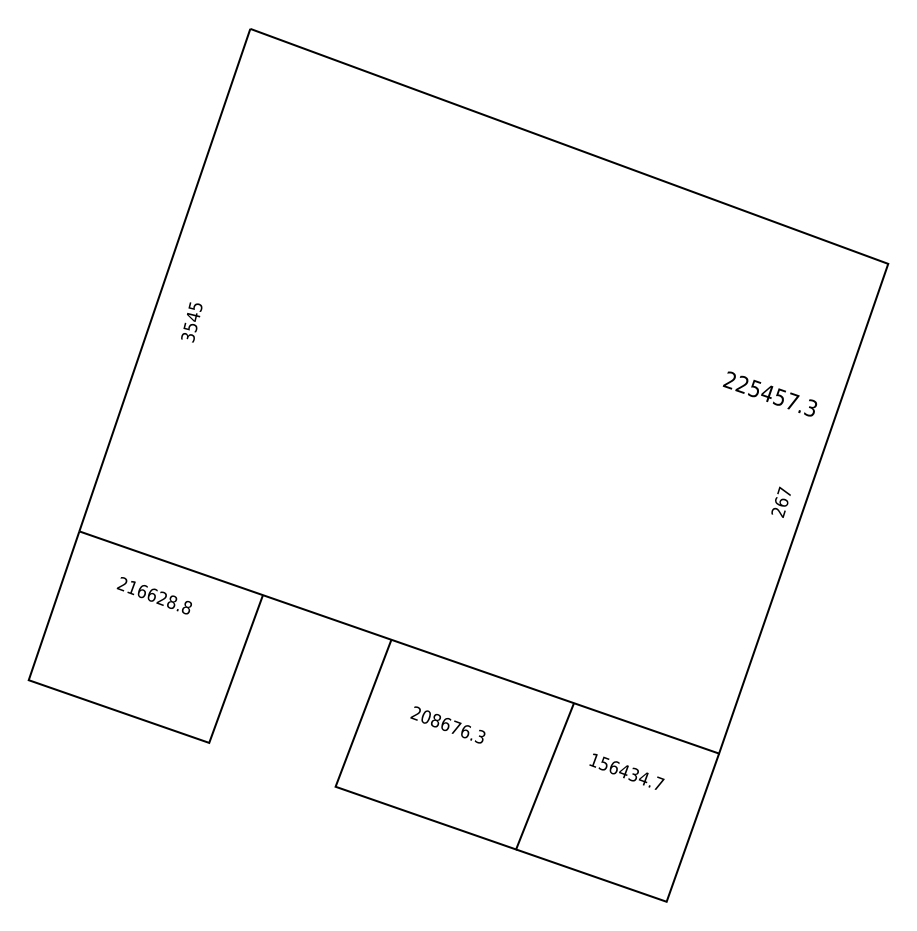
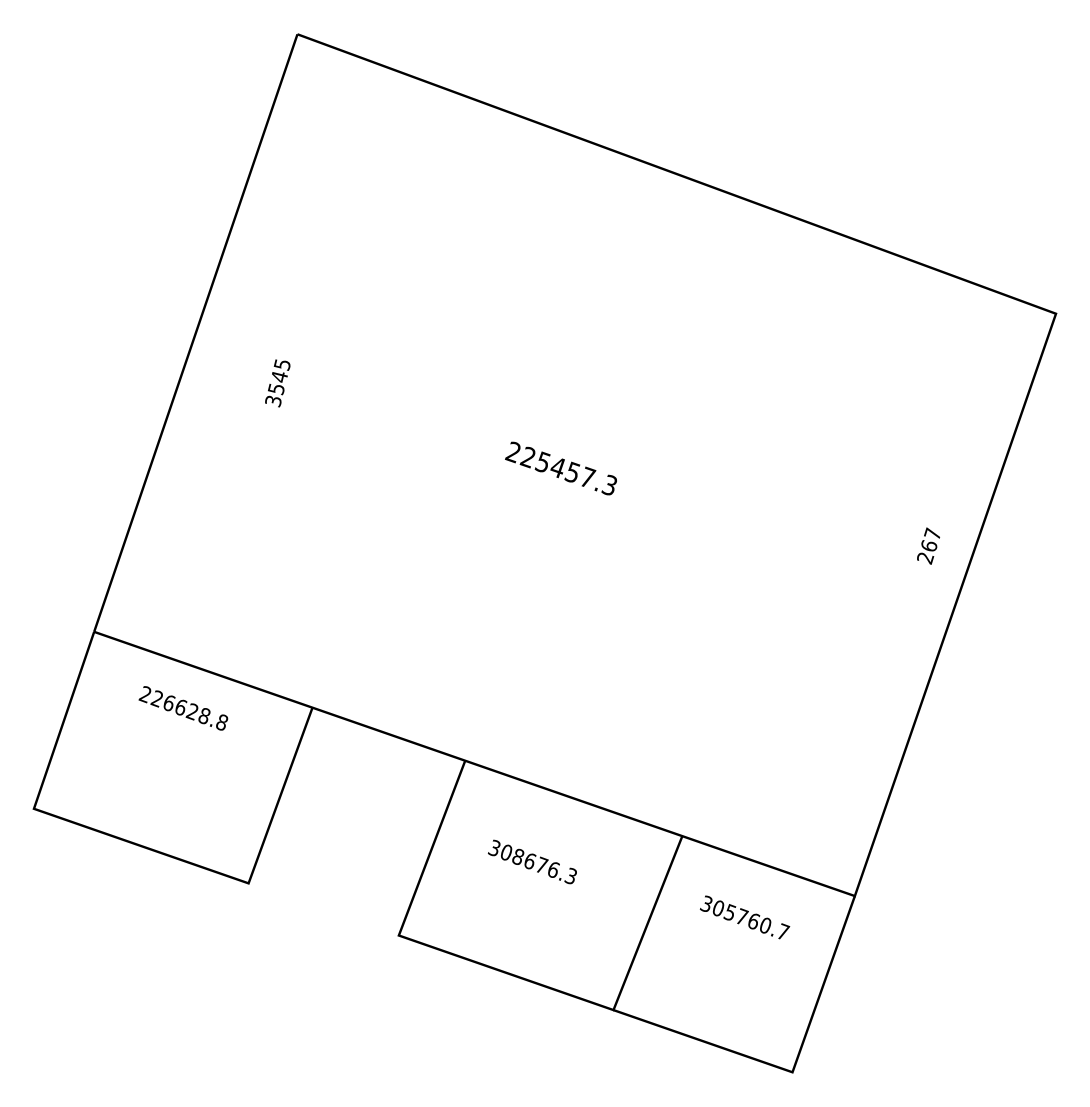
text: (191, 322) -> (277, 383), moved
text: (769, 393) -> (560, 467), moved
text: (780, 501) -> (927, 545), moved
text: (131, 586) -> (156, 697), 216628.8 -> 226628.8
text: (415, 713) -> (493, 848), 208676.3 -> 308676.3
text: (618, 769) -> (735, 914), 156434.7 -> 305760.7

